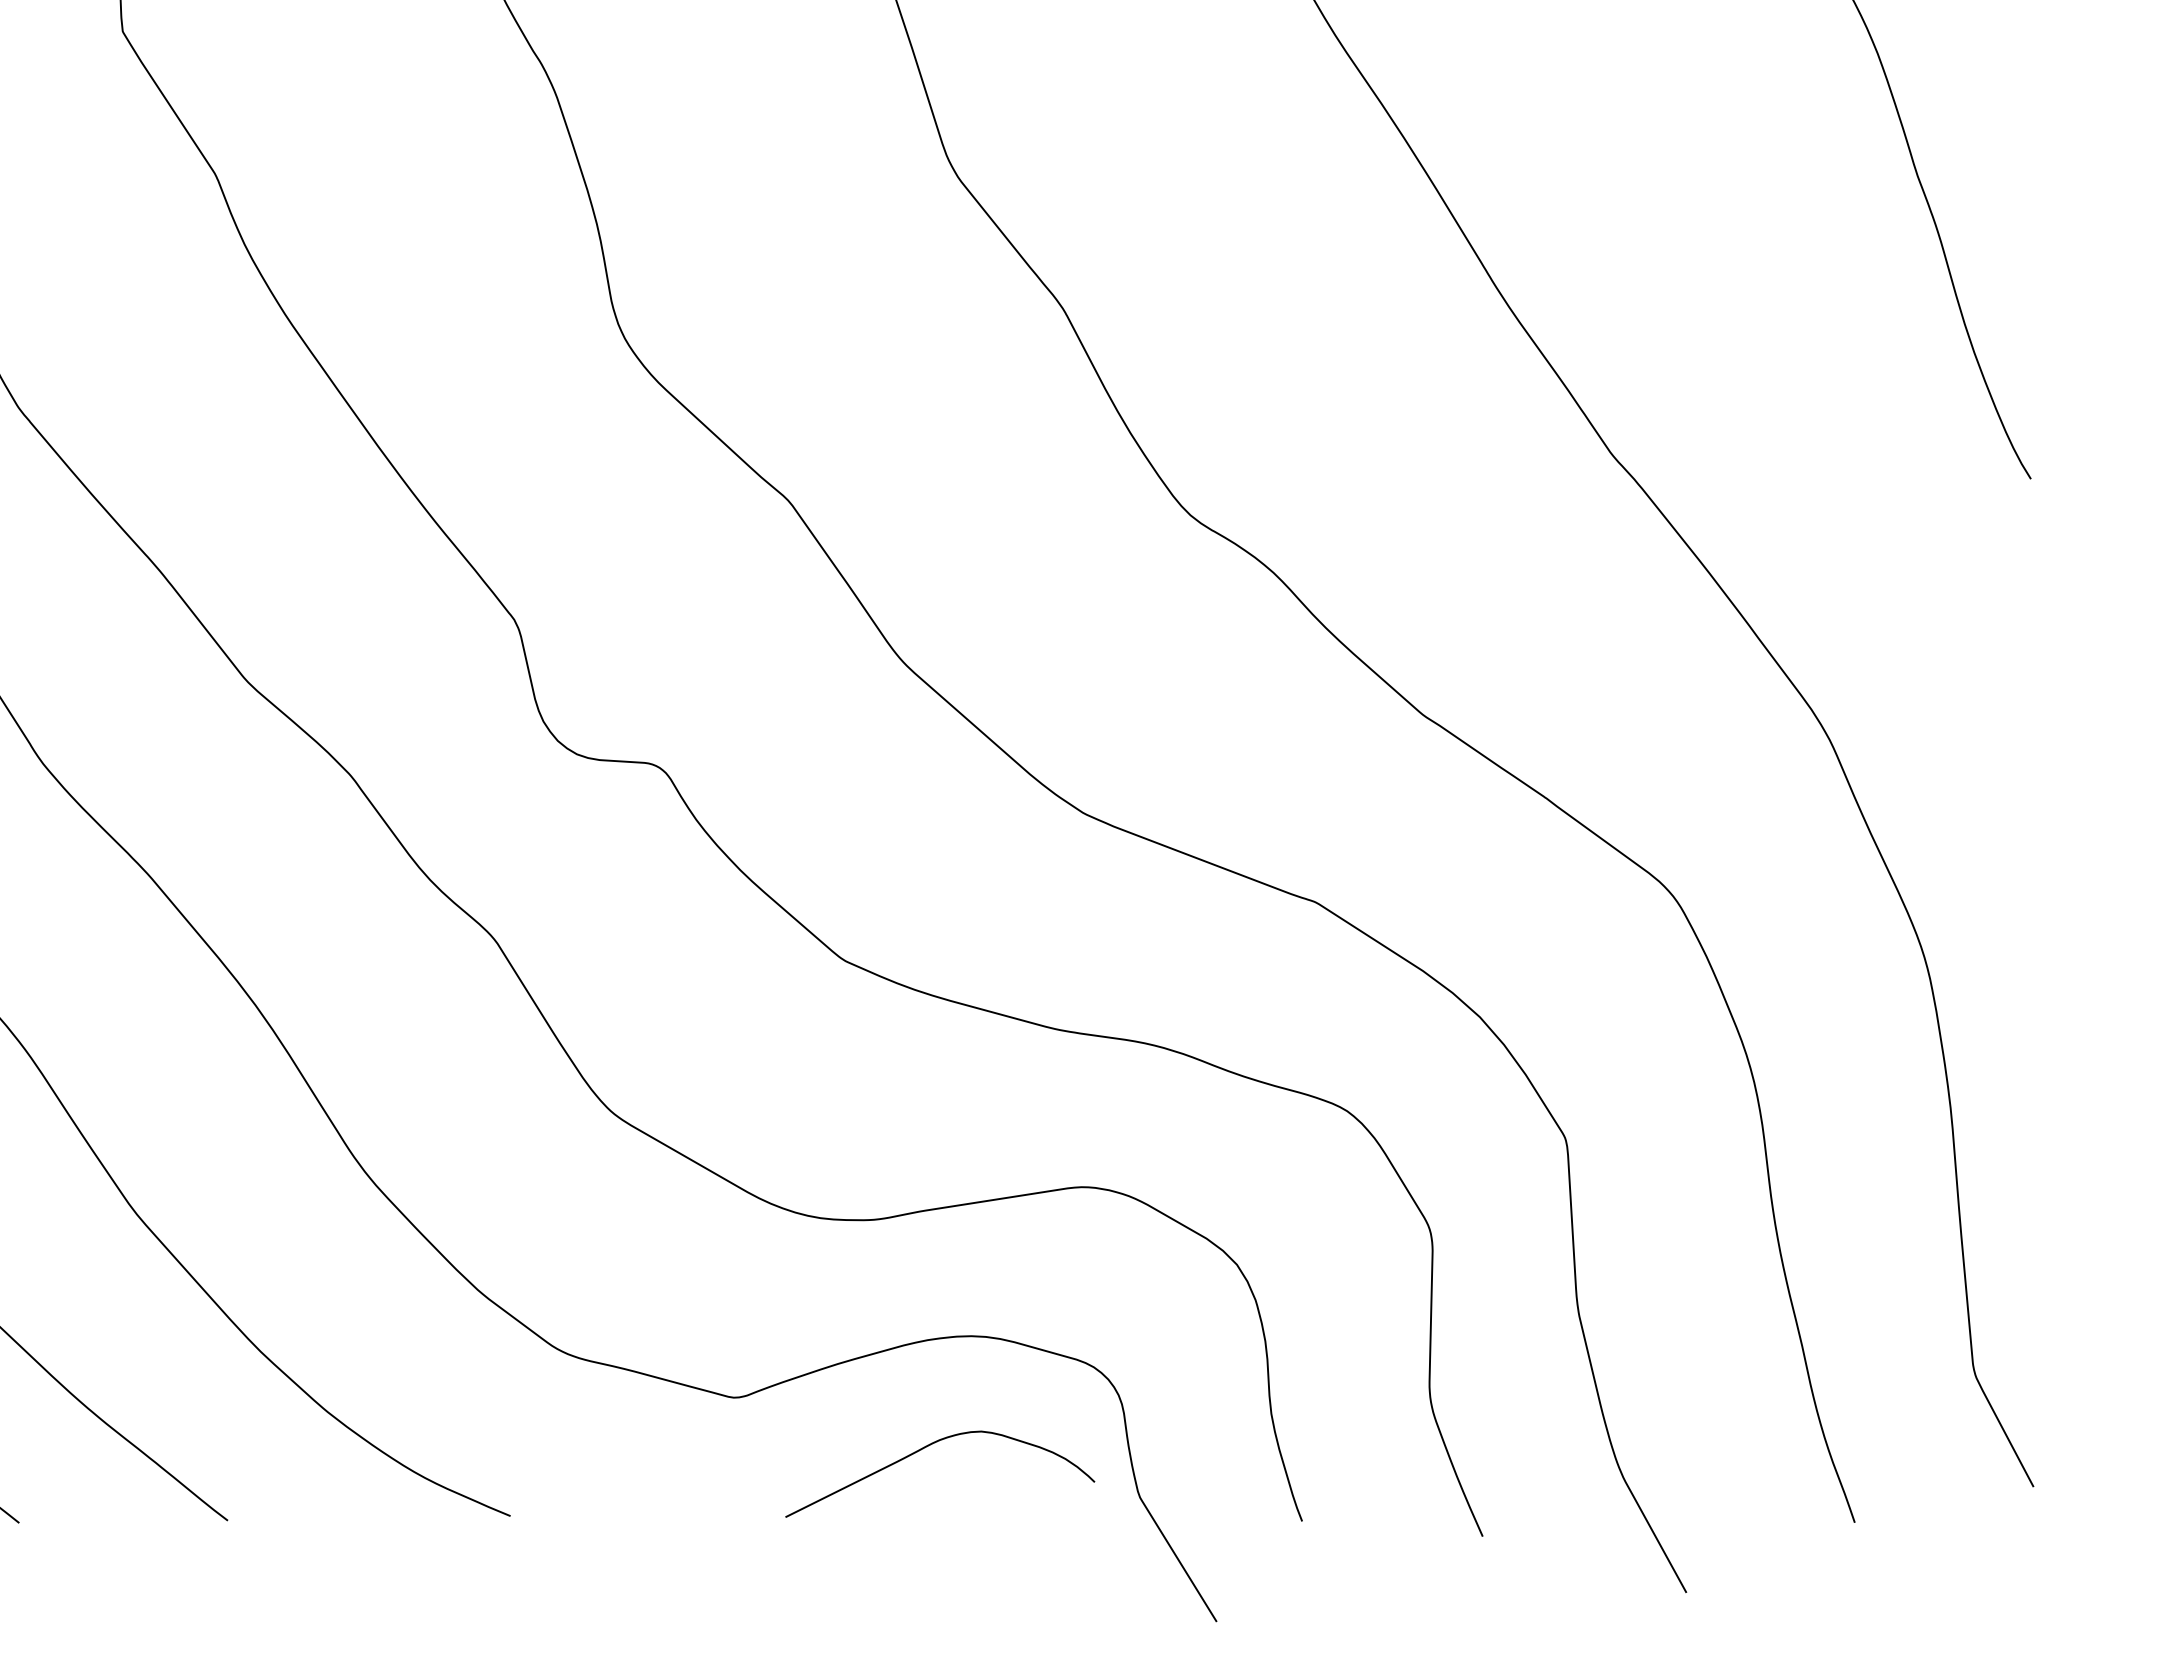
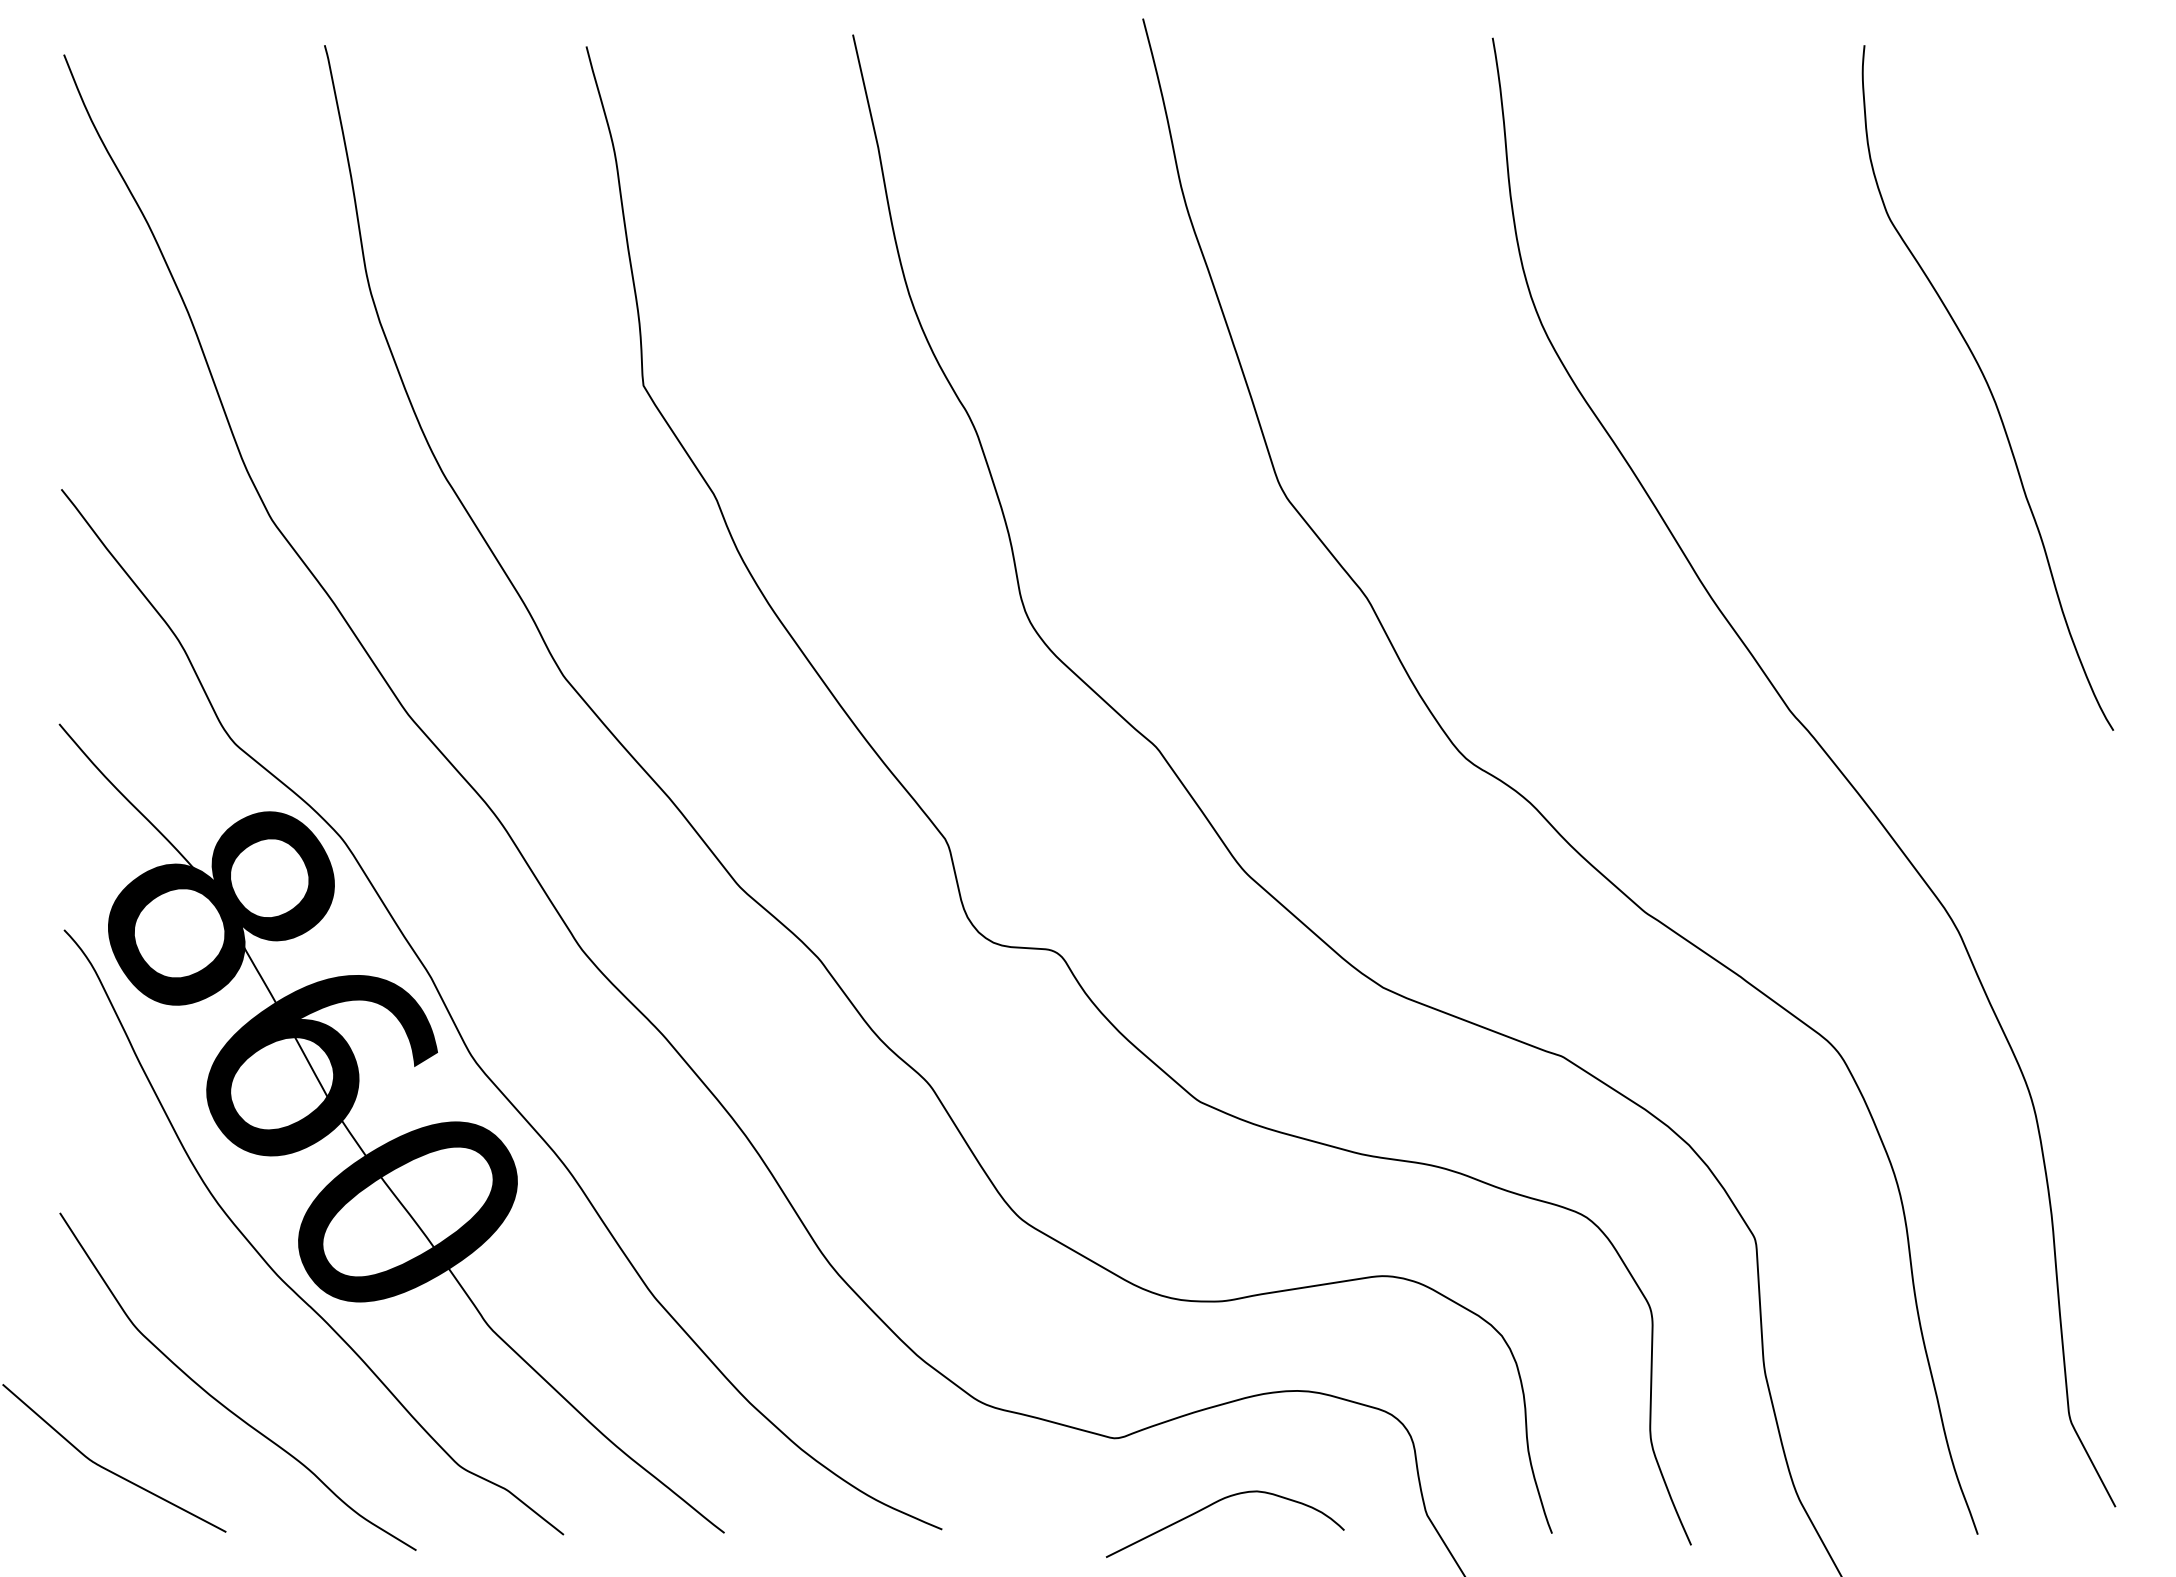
curve: (923, 1449) -> (1212, 1505), moved

